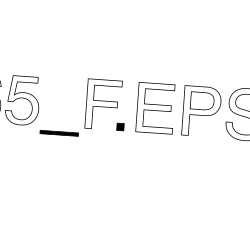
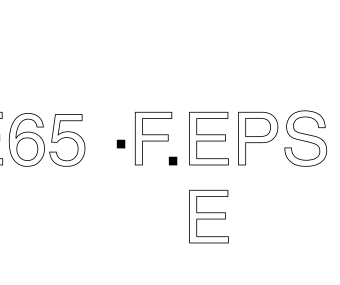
part: (72, 107) -> (120, 143), added
line: (59, 133) -> (108, 172), removed
part: (150, 181) -> (208, 216), added

